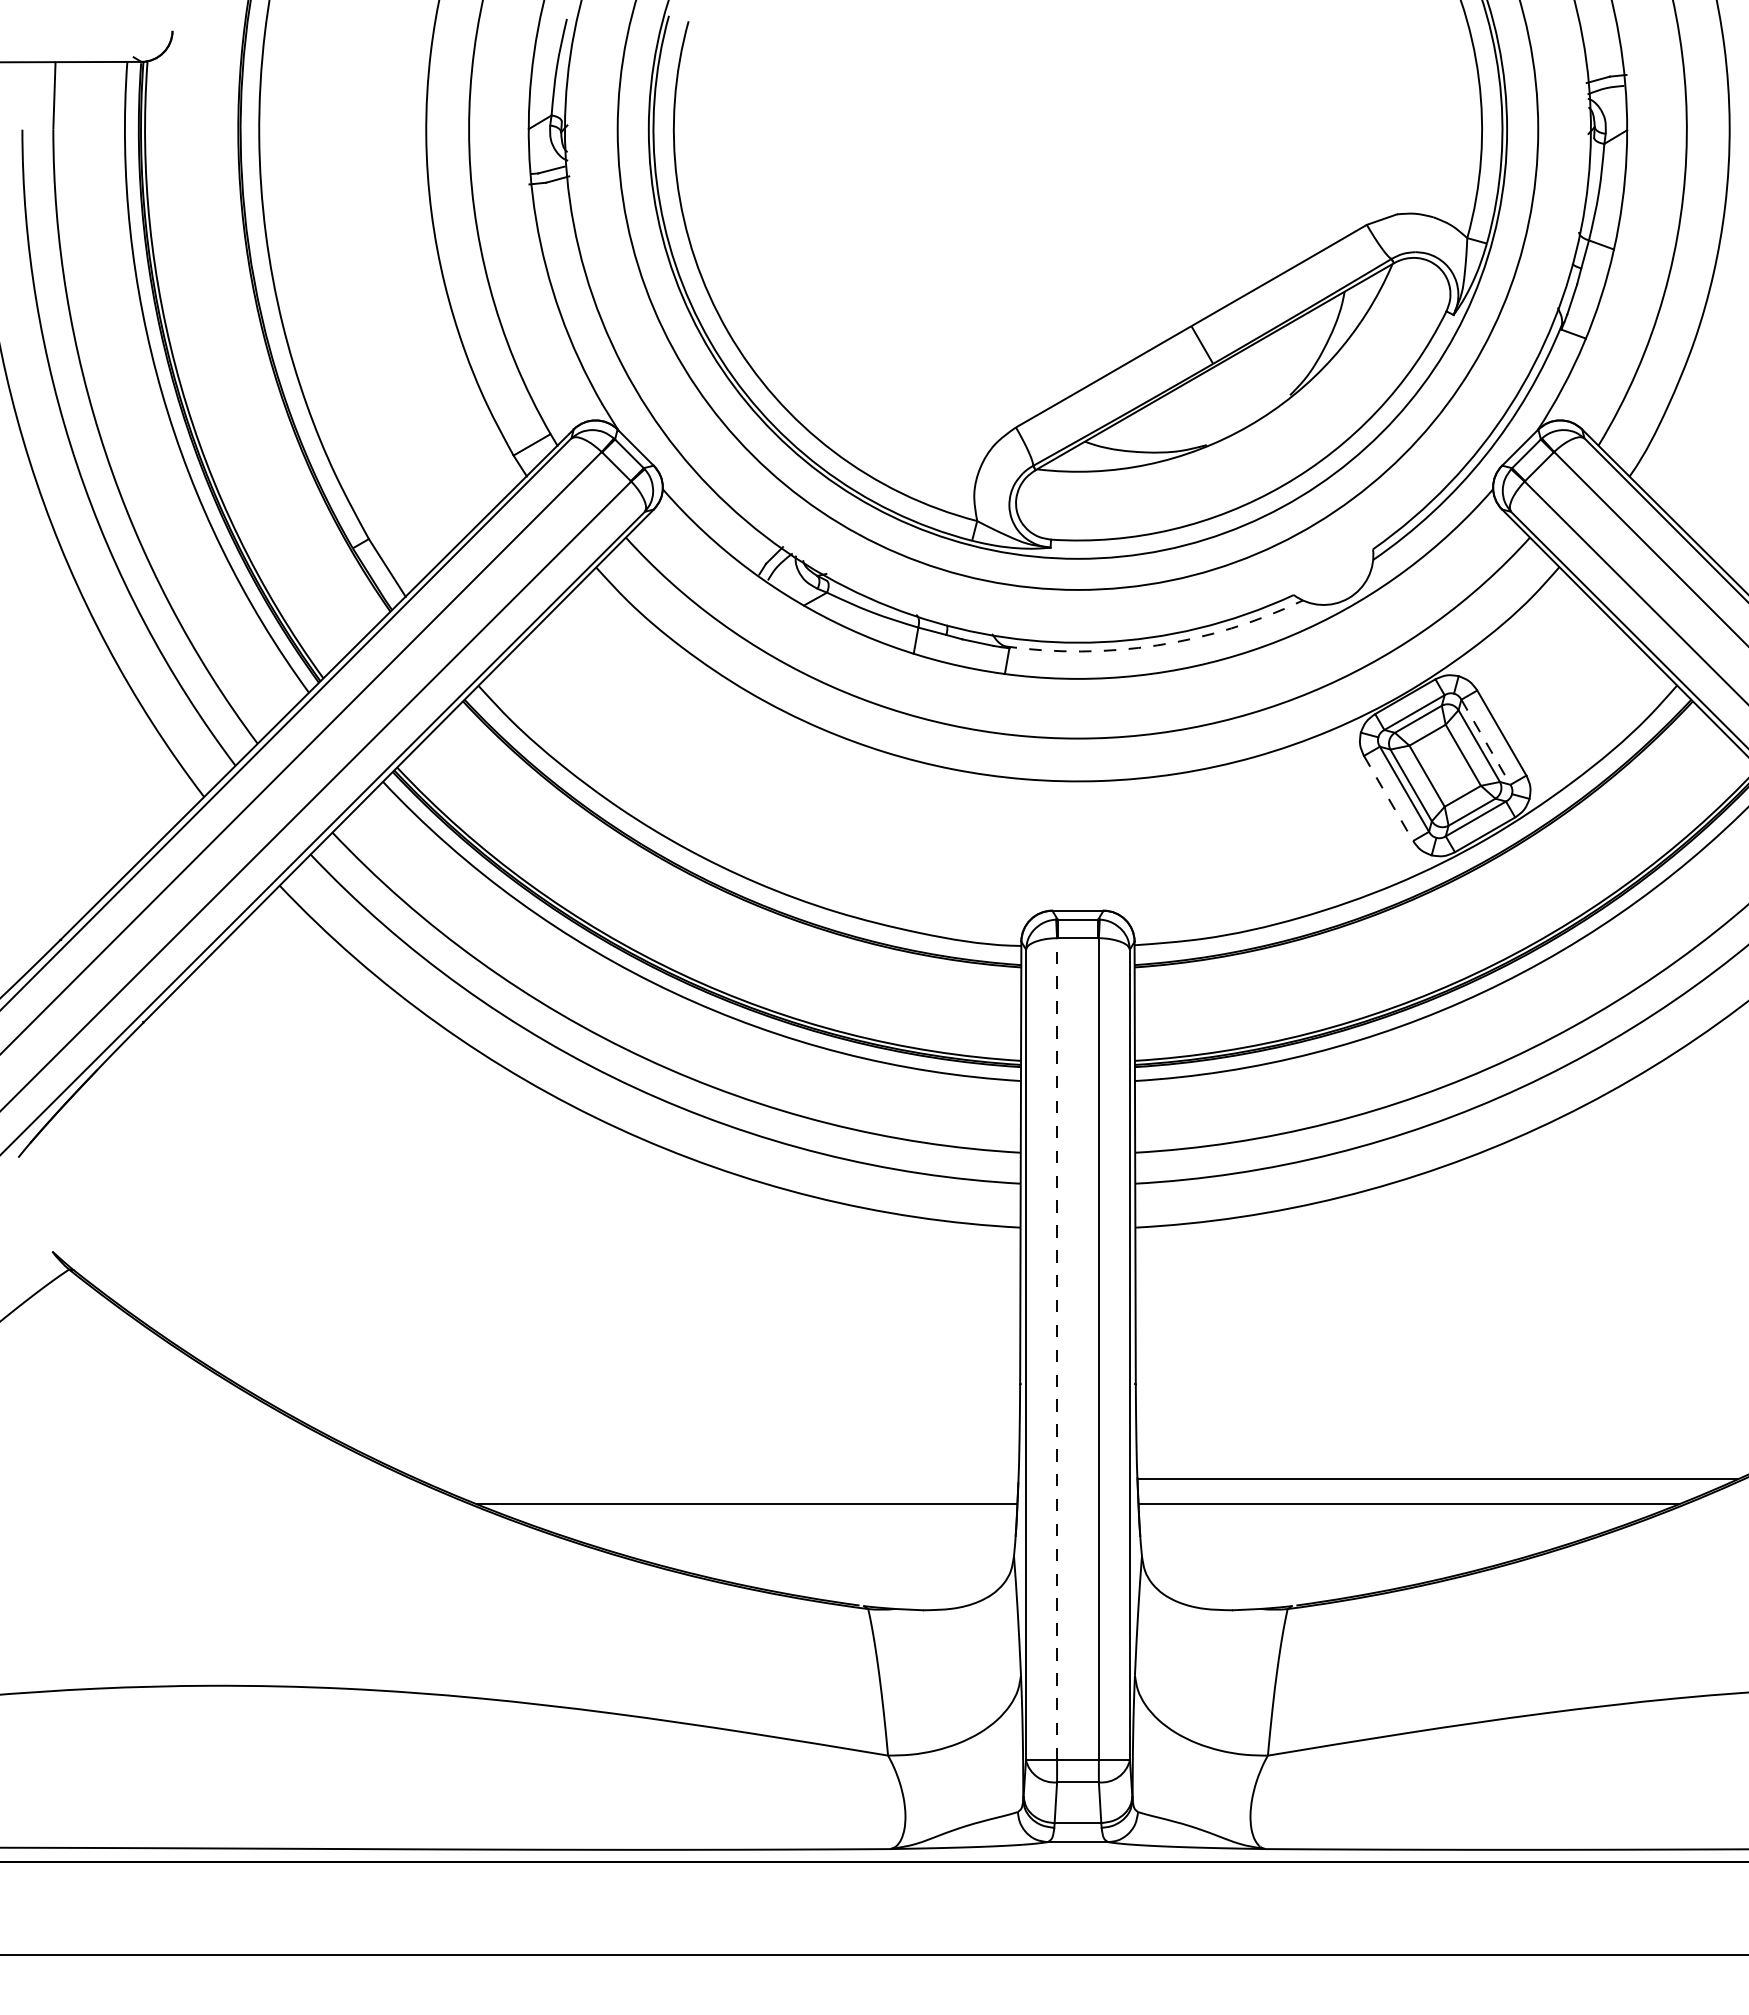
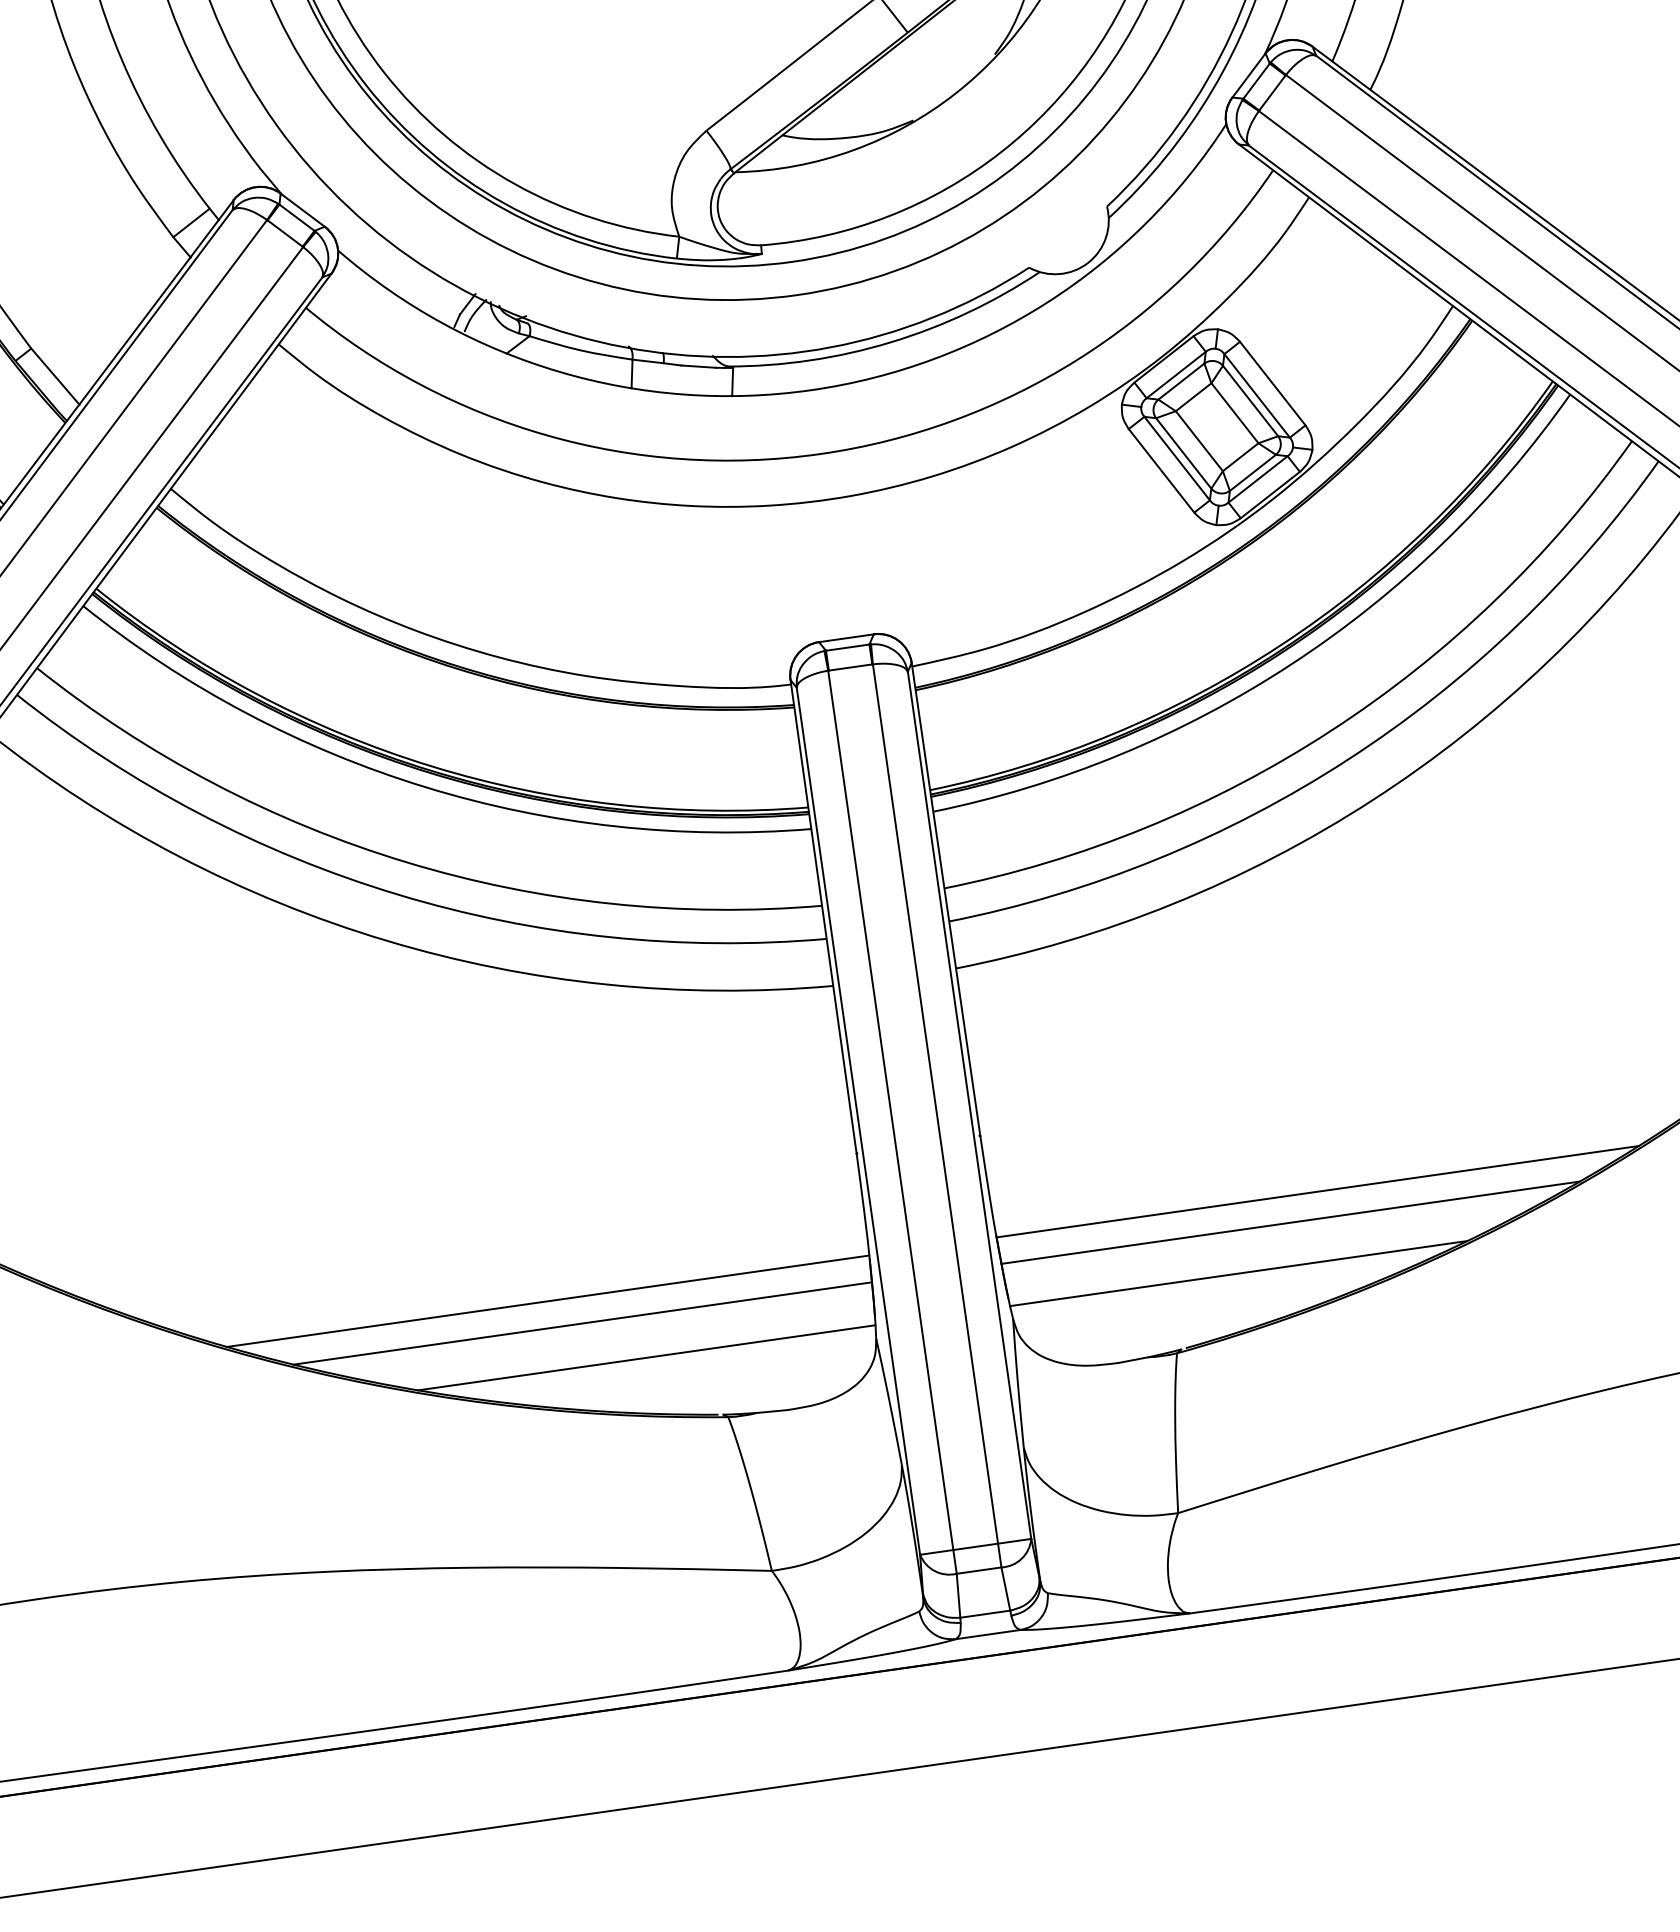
arc: (1157, 645) -> (891, 342), dashed -> solid
line: (1486, 742) -> (1257, 396), dashed -> solid
line: (1388, 798) -> (1161, 470), dashed -> solid
line: (1057, 1348) -> (891, 1109), dashed -> solid
line: (717, 1479) -> (547, 1301), added
line: (800, 1544) -> (646, 1358), added
line: (1354, 1544) -> (1238, 1274), added

